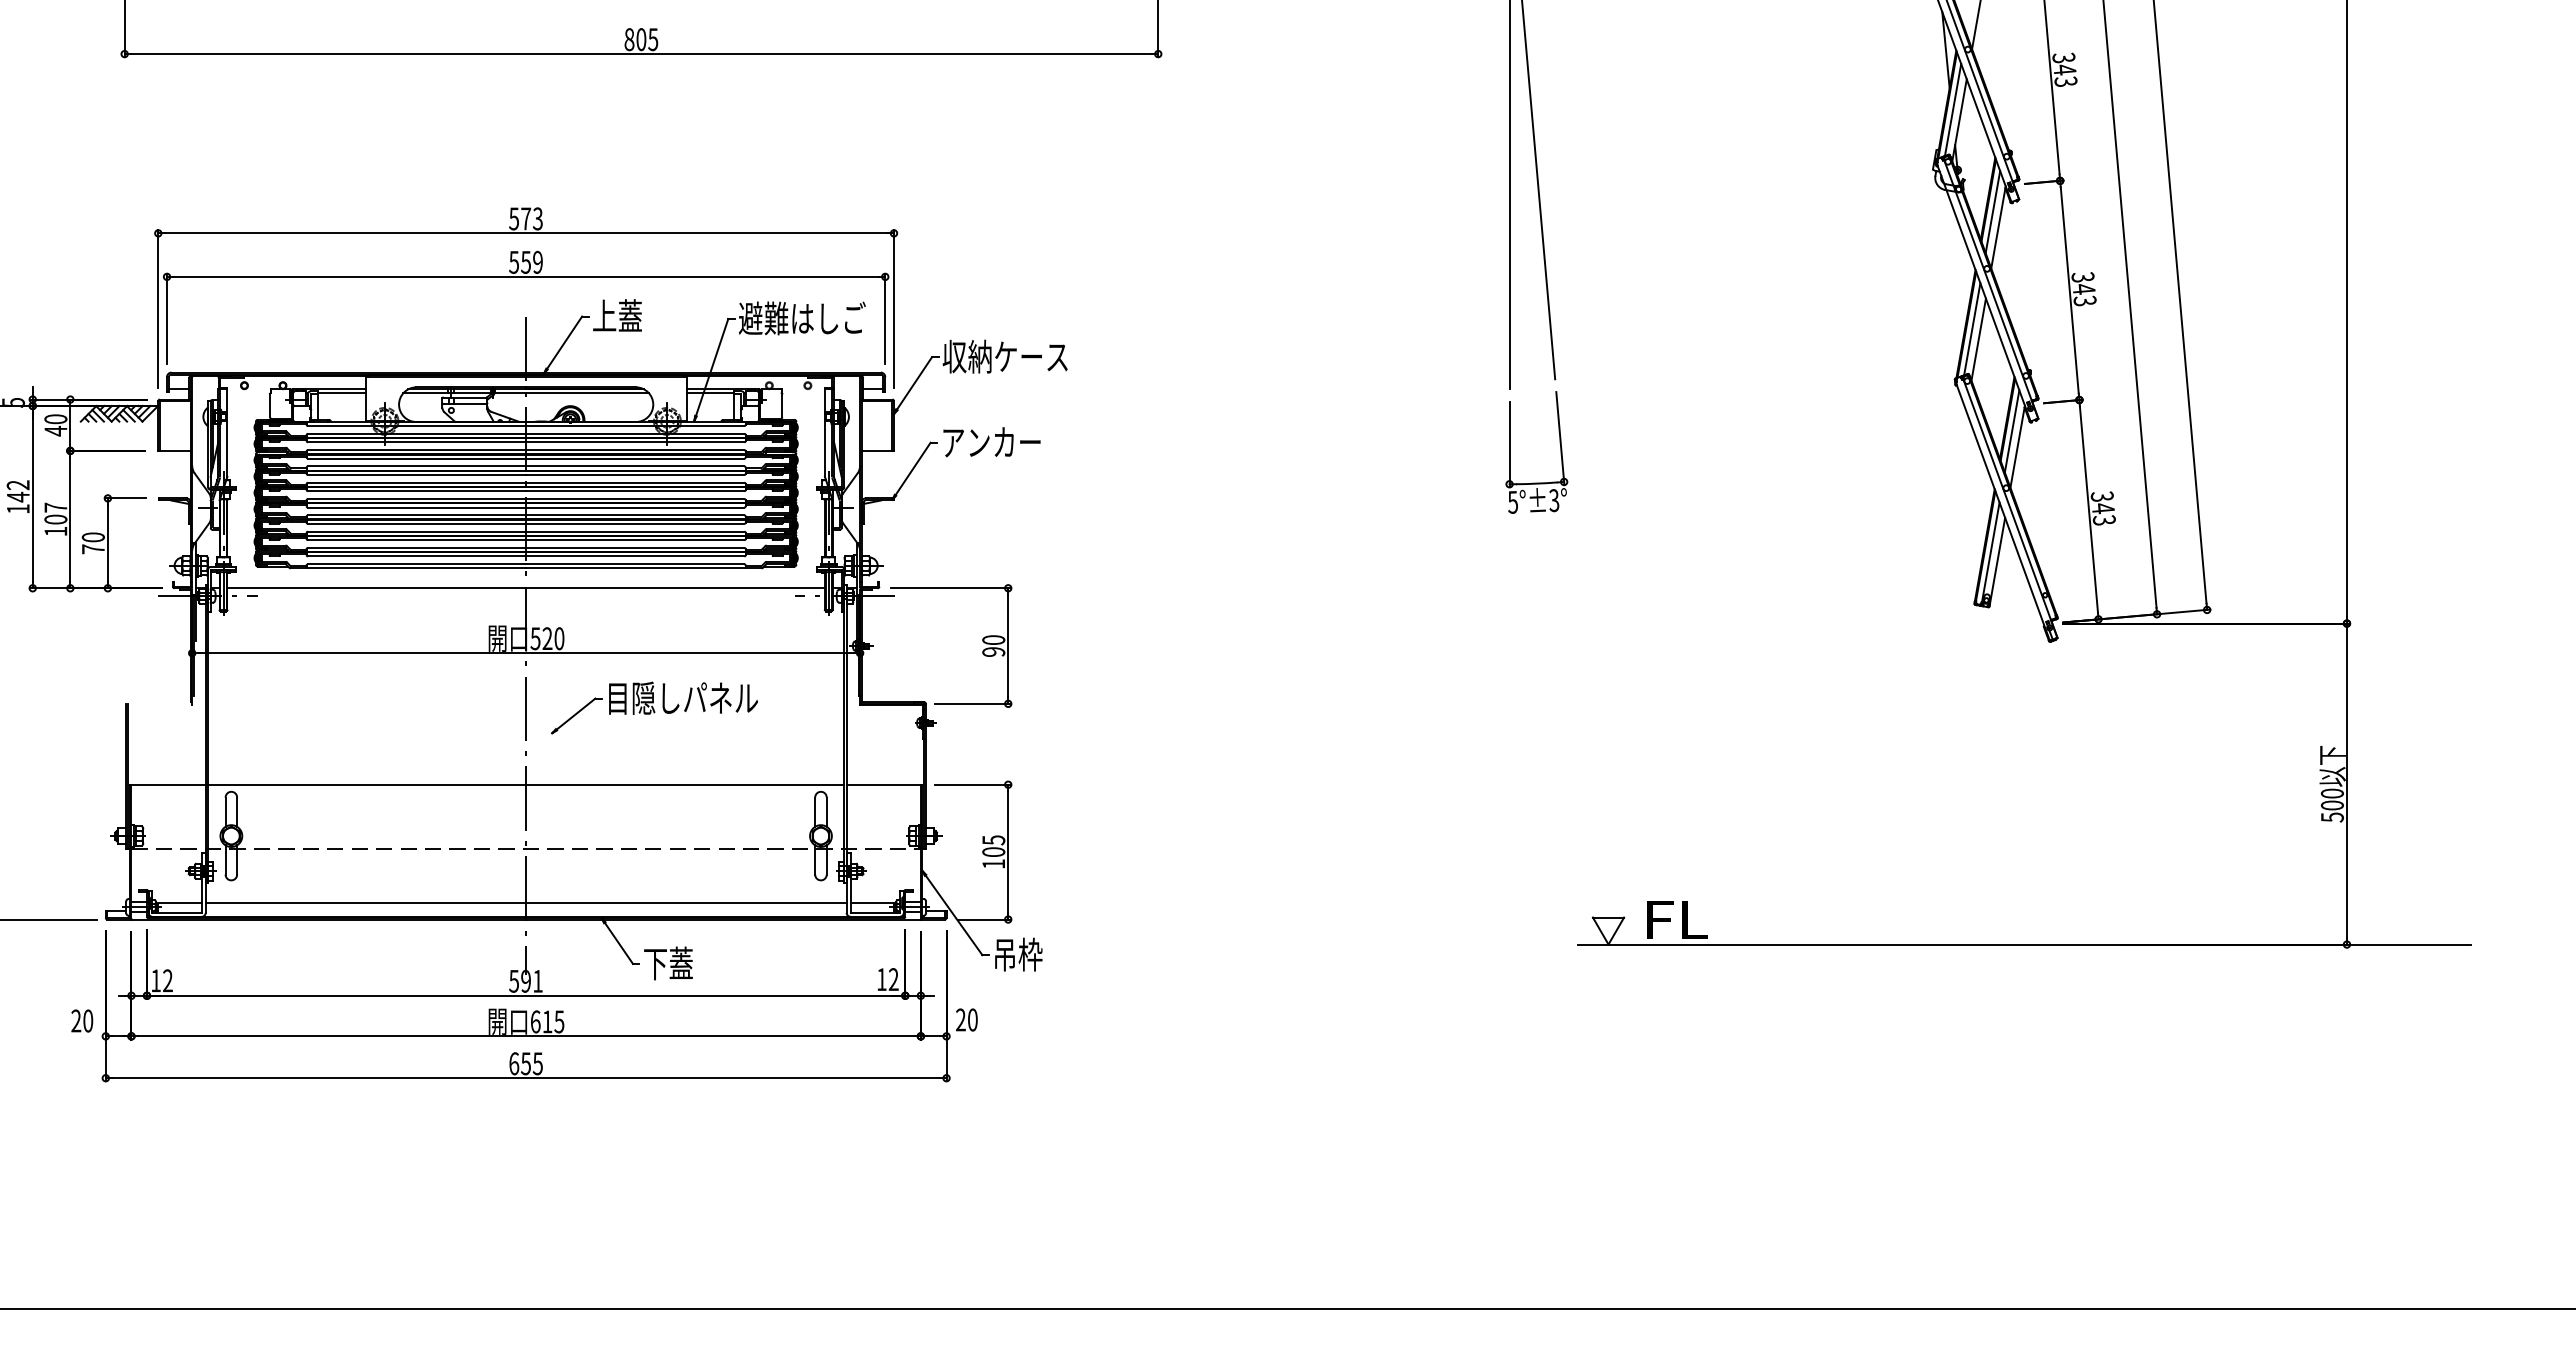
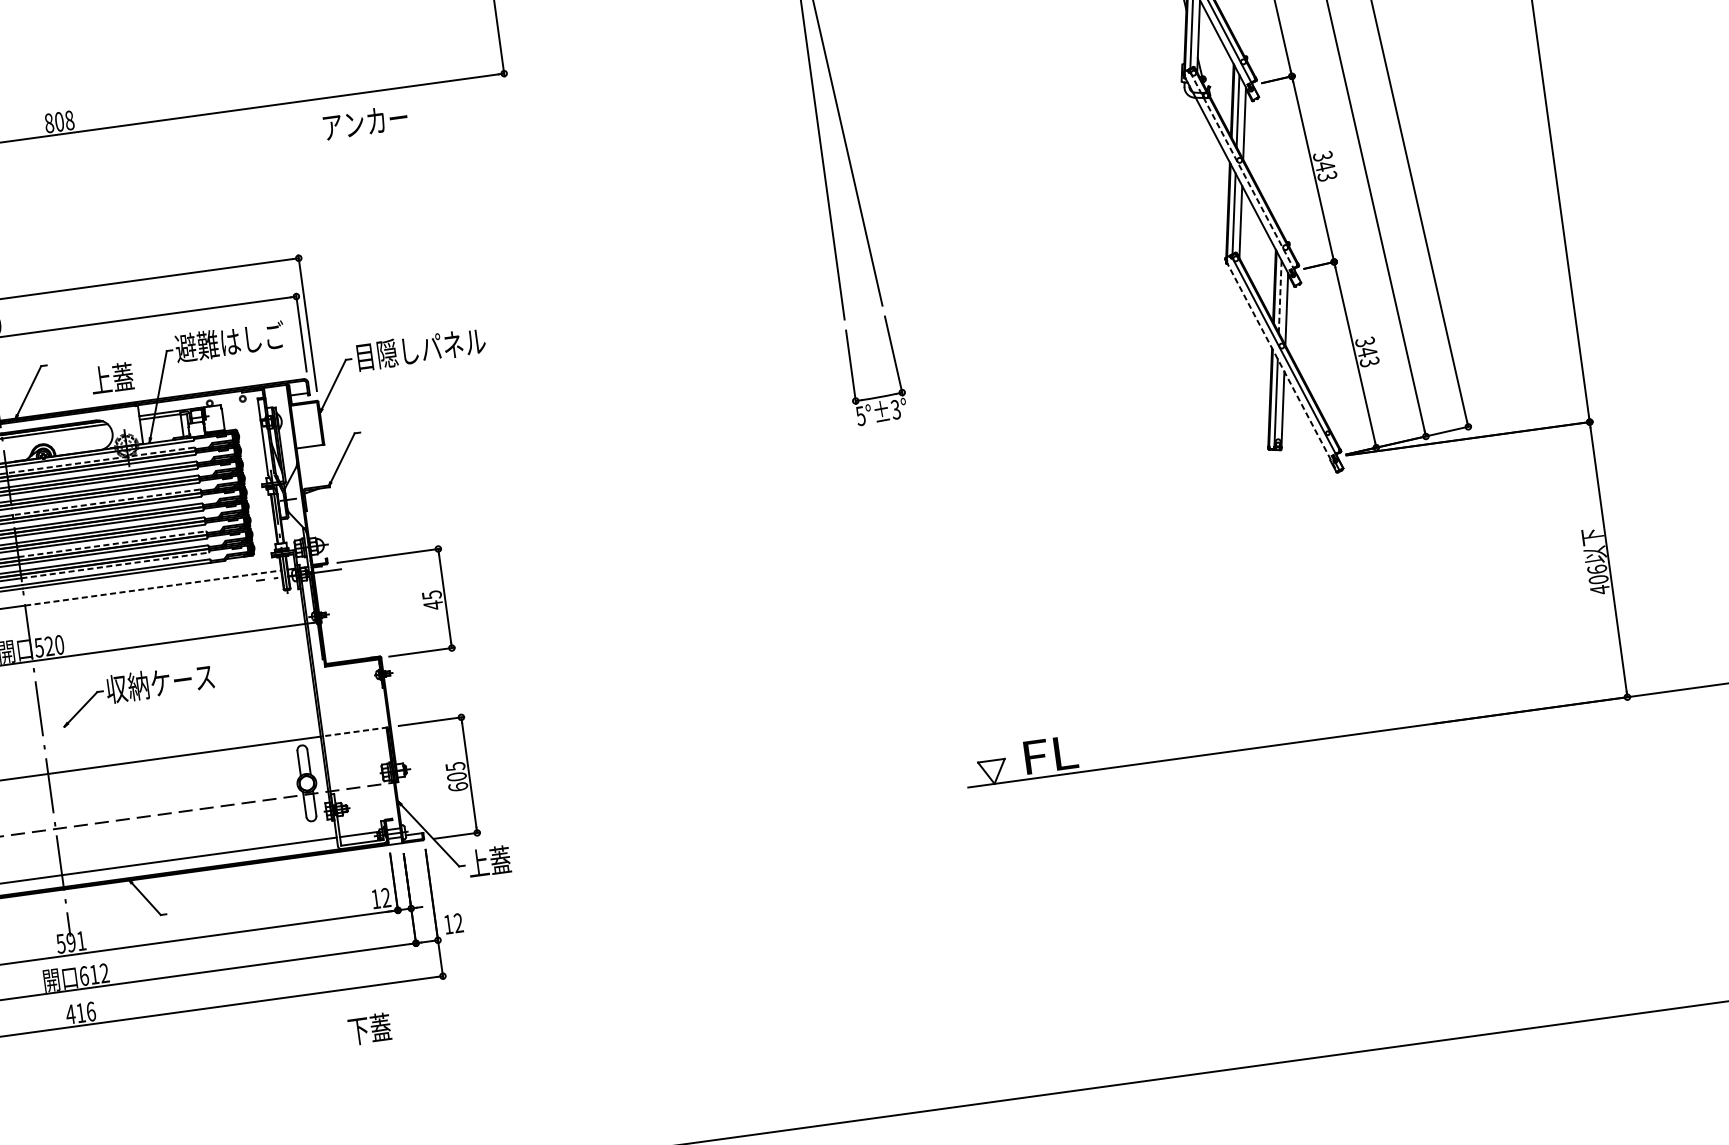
text: (653, 39) -> (69, 120), 805 -> 808
line: (1991, 289) -> (1245, 177), solid -> dashed
text: (617, 315) -> (112, 378), moved
text: (1018, 356) -> (419, 349), 収納ケース -> 目隠しパネル
line: (2012, 431) -> (1280, 296), solid -> dashed
line: (634, 433) -> (99, 460), solid -> dashed
text: (991, 442) -> (365, 122), moved
line: (634, 482) -> (105, 502), solid -> dashed
line: (2002, 511) -> (1281, 366), solid -> dashed
line: (635, 531) -> (112, 544), solid -> dashed
line: (635, 556) -> (115, 565), solid -> dashed
line: (676, 588) -> (154, 588), solid -> dashed
text: (993, 646) -> (432, 600), 90 -> 45
text: (682, 698) -> (172, 681), 目隠しパネル -> 収納ケース
line: (884, 784) -> (355, 731), solid -> dashed
text: (2331, 805) -> (1597, 579), 500 -> 406
text: (993, 863) -> (457, 786), 105 -> 605
text: (1017, 954) -> (489, 861), 吊枠 -> 上蓋
text: (668, 963) -> (369, 1029), moved
text: (966, 1019) -> (453, 923), 20 -> 12
text: (559, 1021) -> (104, 972), 615 -> 612
text: (525, 1063) -> (80, 1012), 655 -> 416

